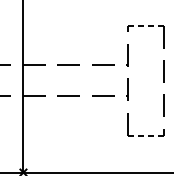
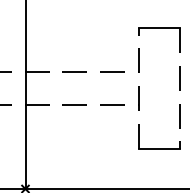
line: (145, 25) -> (159, 28), dashed -> solid
line: (145, 135) -> (159, 148), dashed -> solid

